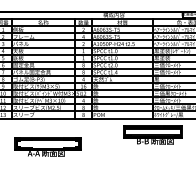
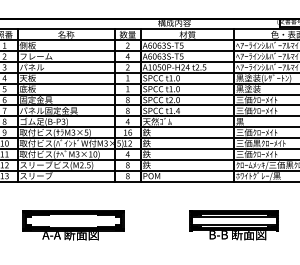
part: (152, 134) -> (233, 224), moved

